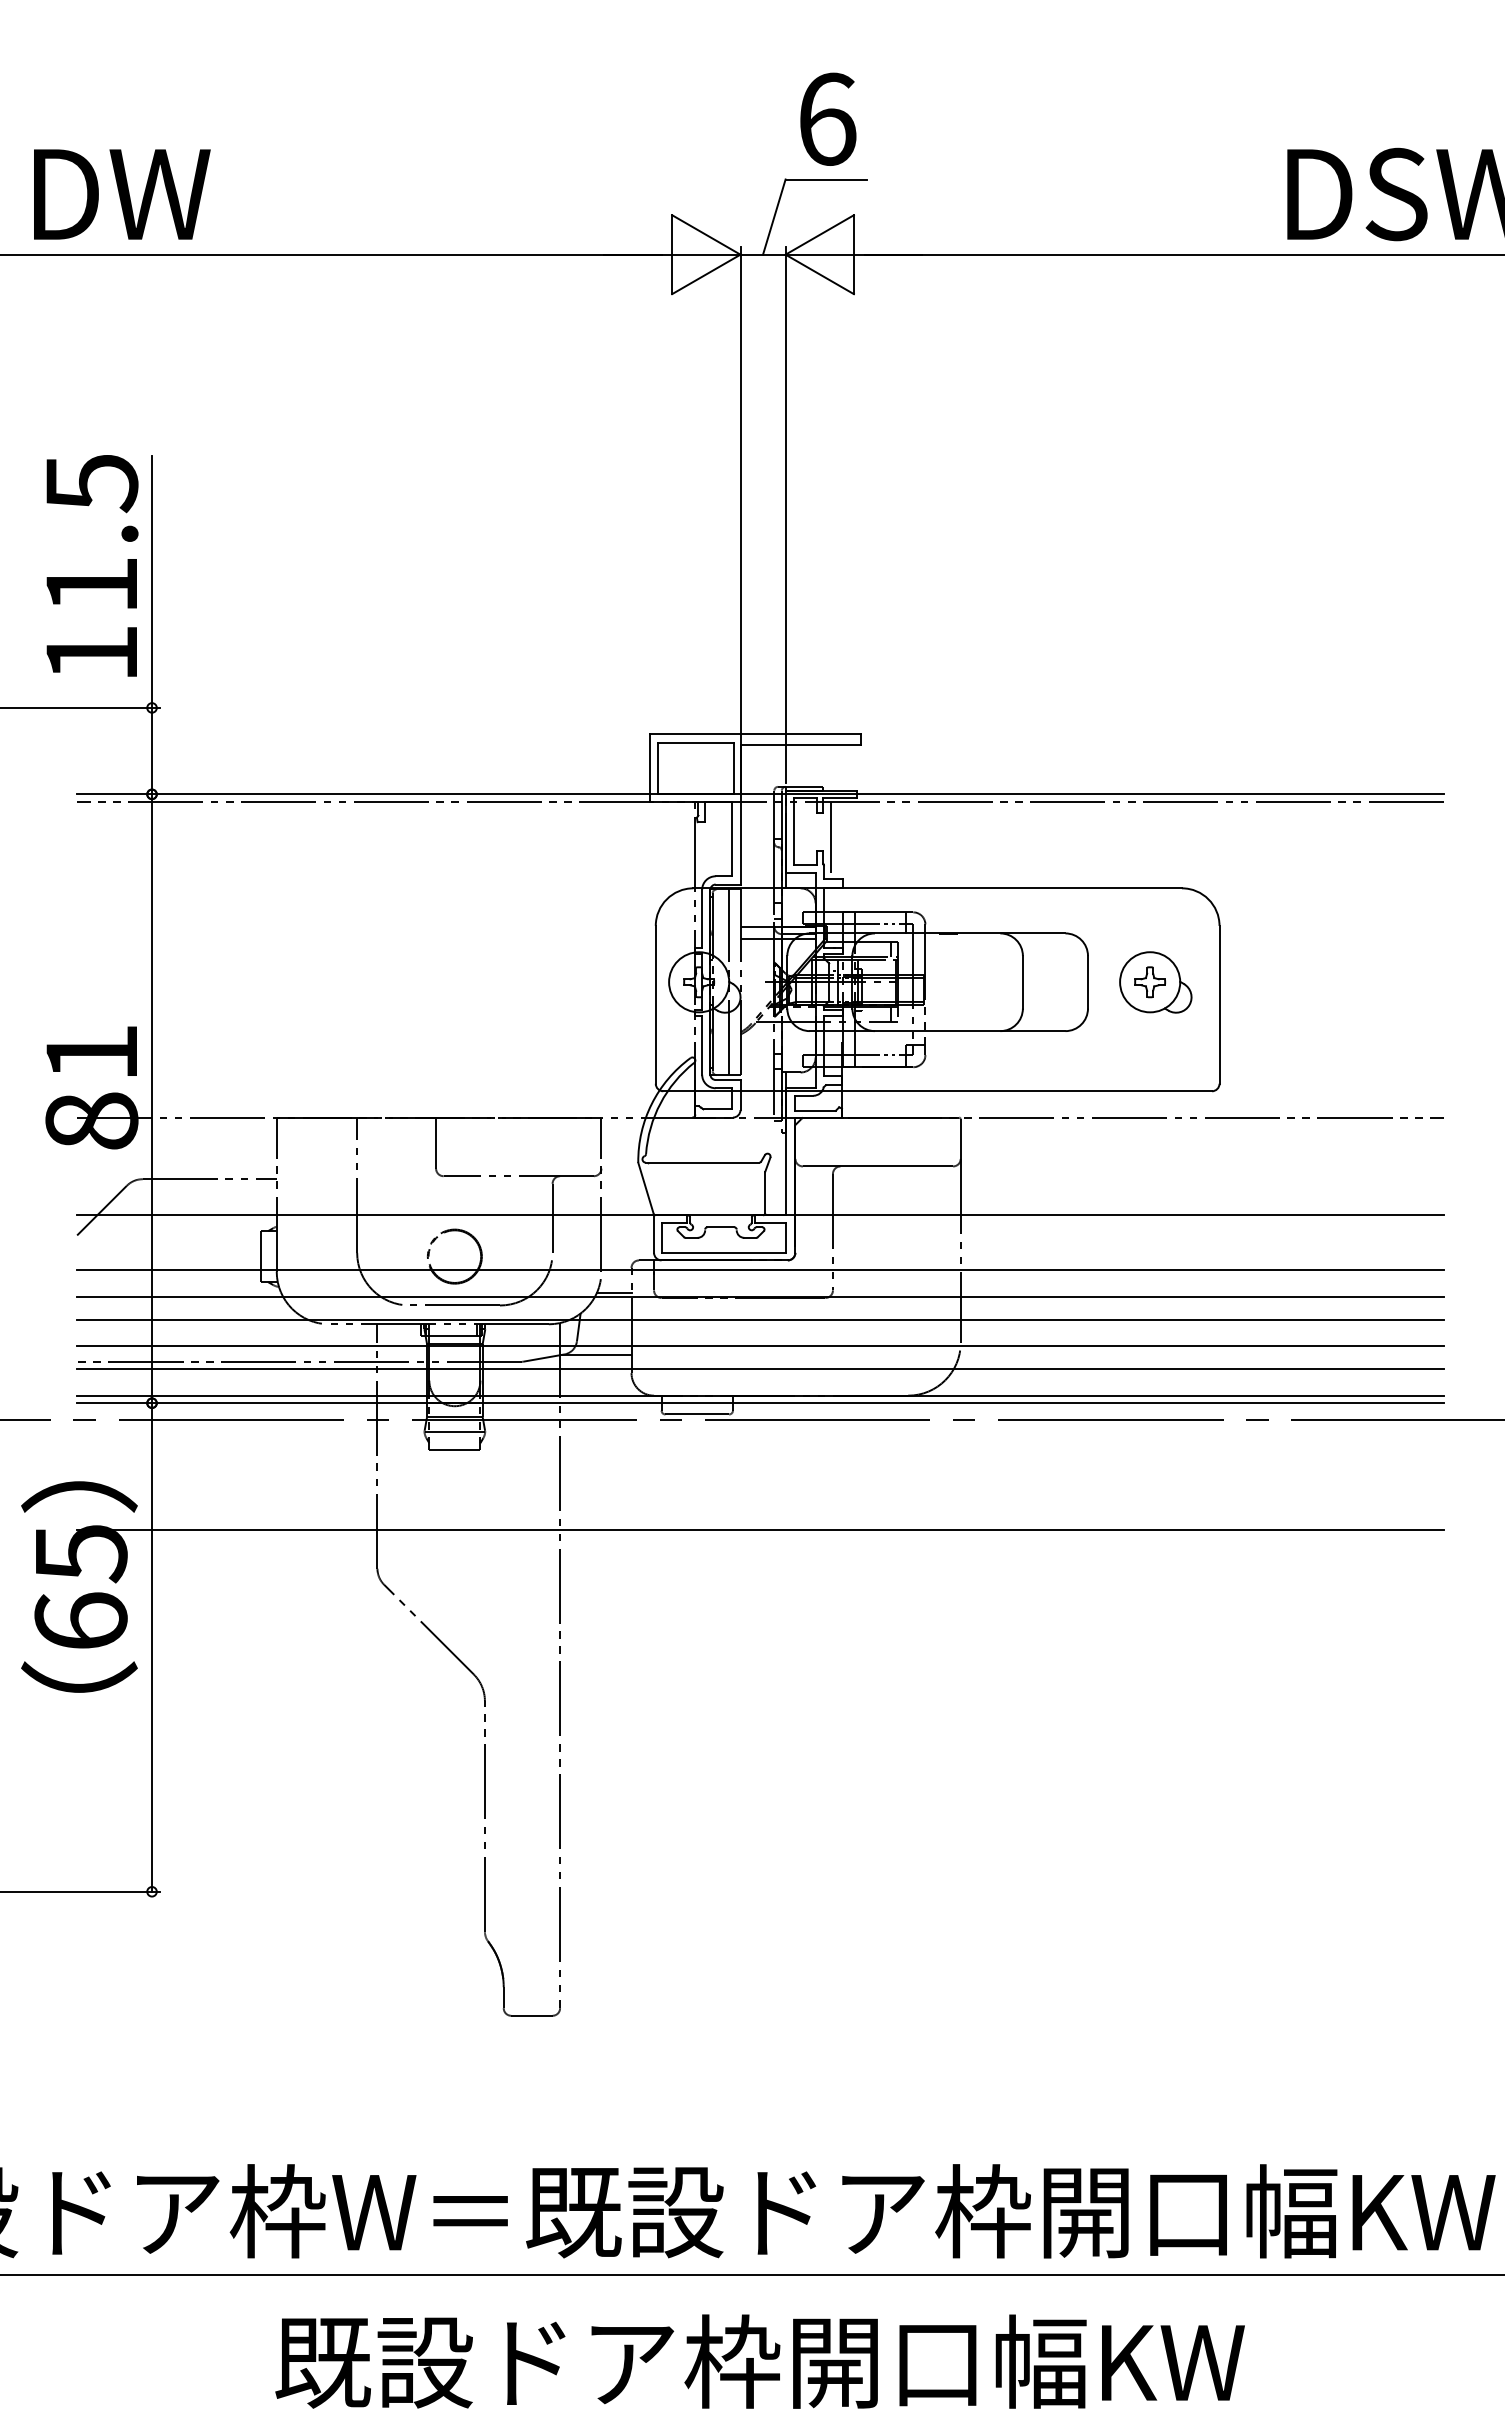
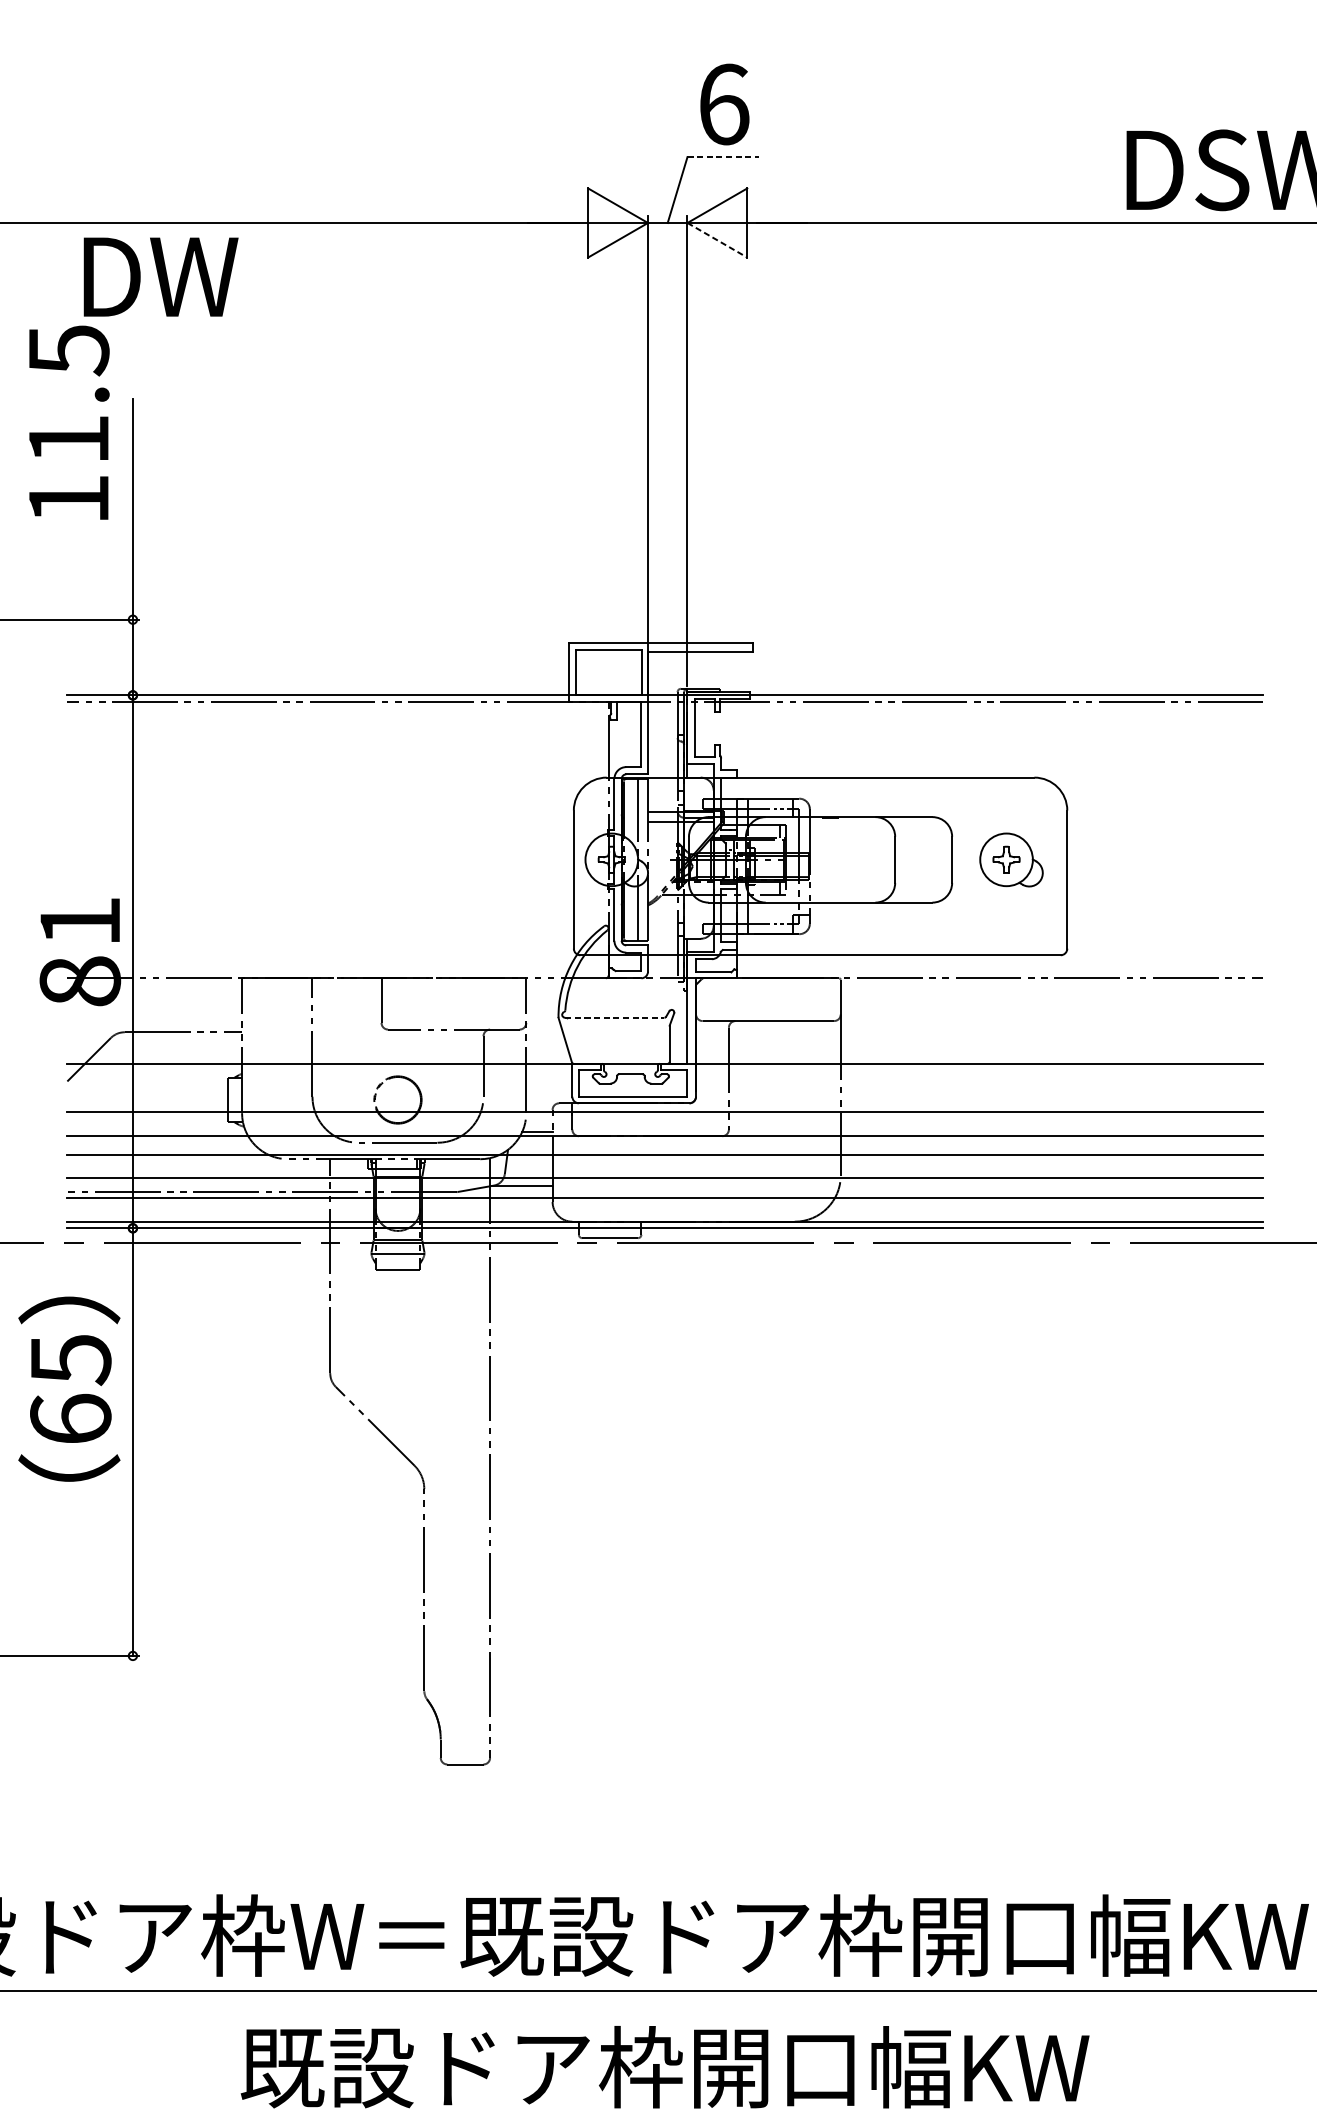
line: (826, 179) -> (723, 157), solid -> dashed
text: (122, 194) -> (161, 277), moved
line: (820, 274) -> (718, 240), solid -> dashed
text: (92, 565) -> (69, 422), moved
line: (830, 837) -> (726, 733), removed
line: (702, 1162) -> (614, 1017), solid -> dashed
line: (760, 1529) -> (665, 1338), removed

